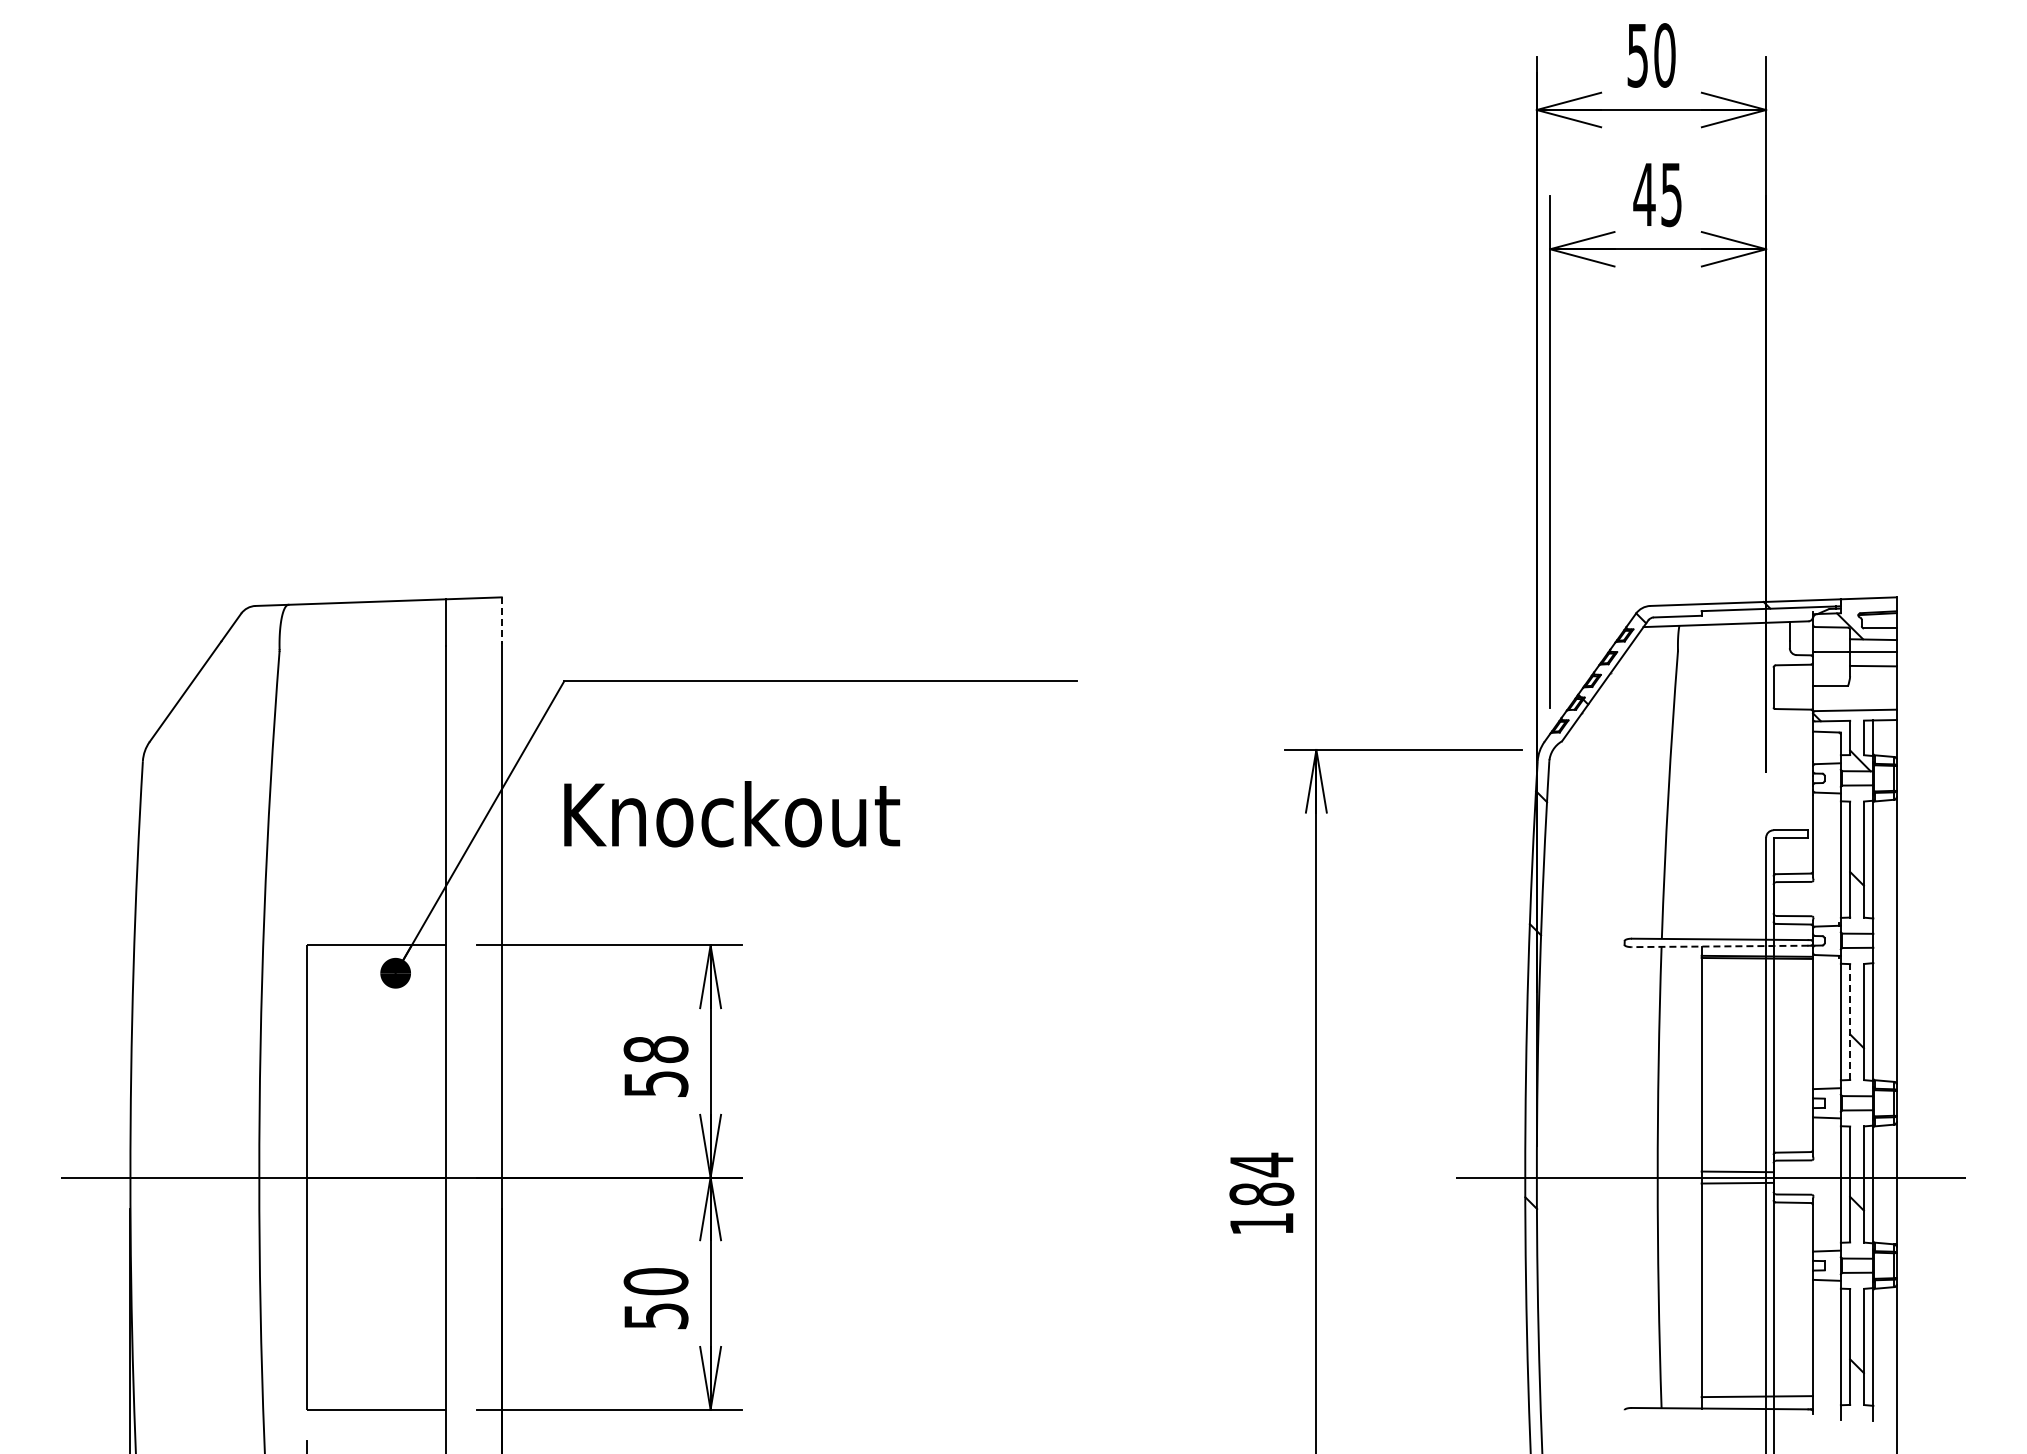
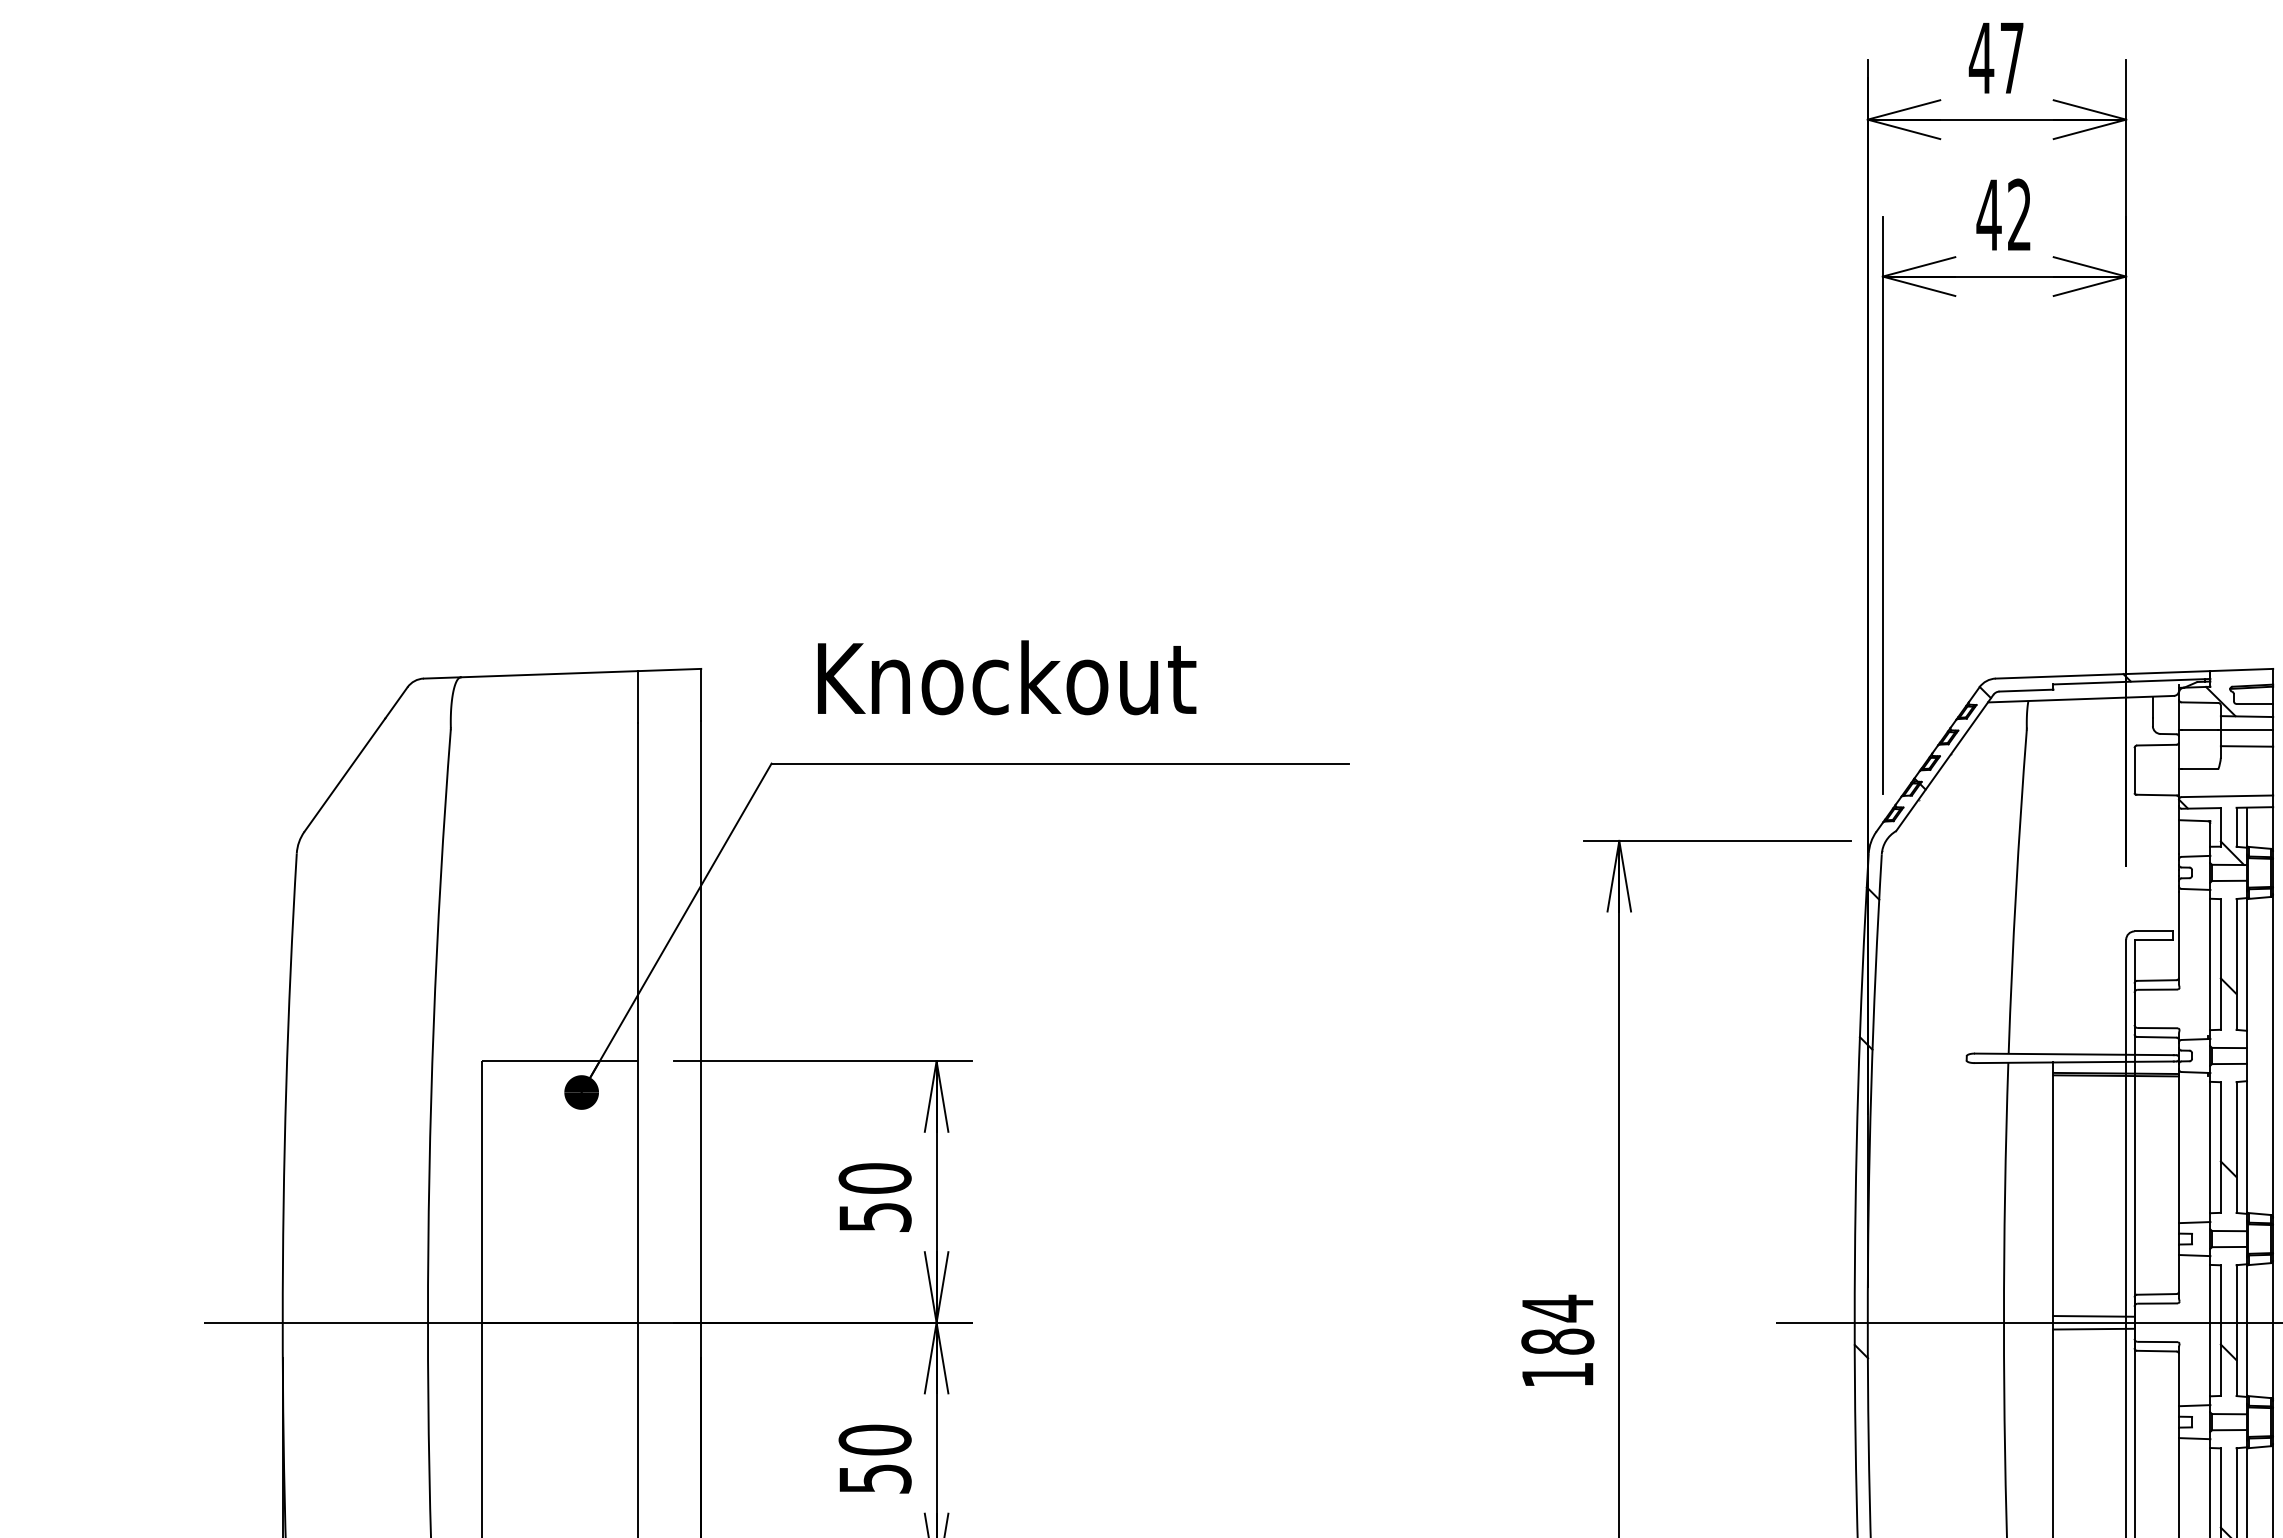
text: (1650, 55) -> (1995, 58), 50 -> 47
text: (1671, 194) -> (2019, 214), 45 -> 42
line: (501, 621) -> (700, 696), dashed -> solid
text: (732, 814) -> (1007, 678), moved
line: (1719, 946) -> (2073, 1062), dashed -> solid
line: (1850, 1022) -> (2221, 1148), dashed -> solid
text: (656, 1049) -> (875, 1178), 58 -> 50

